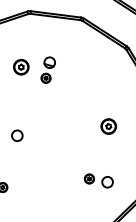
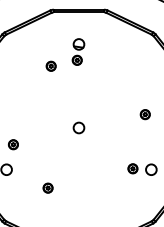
part: (20, 66) -> (50, 65), size x0.62
part: (48, 69) -> (78, 51), moved
part: (107, 126) -> (144, 114), size x0.62
circle: (16, 135) -> (78, 127), moved

